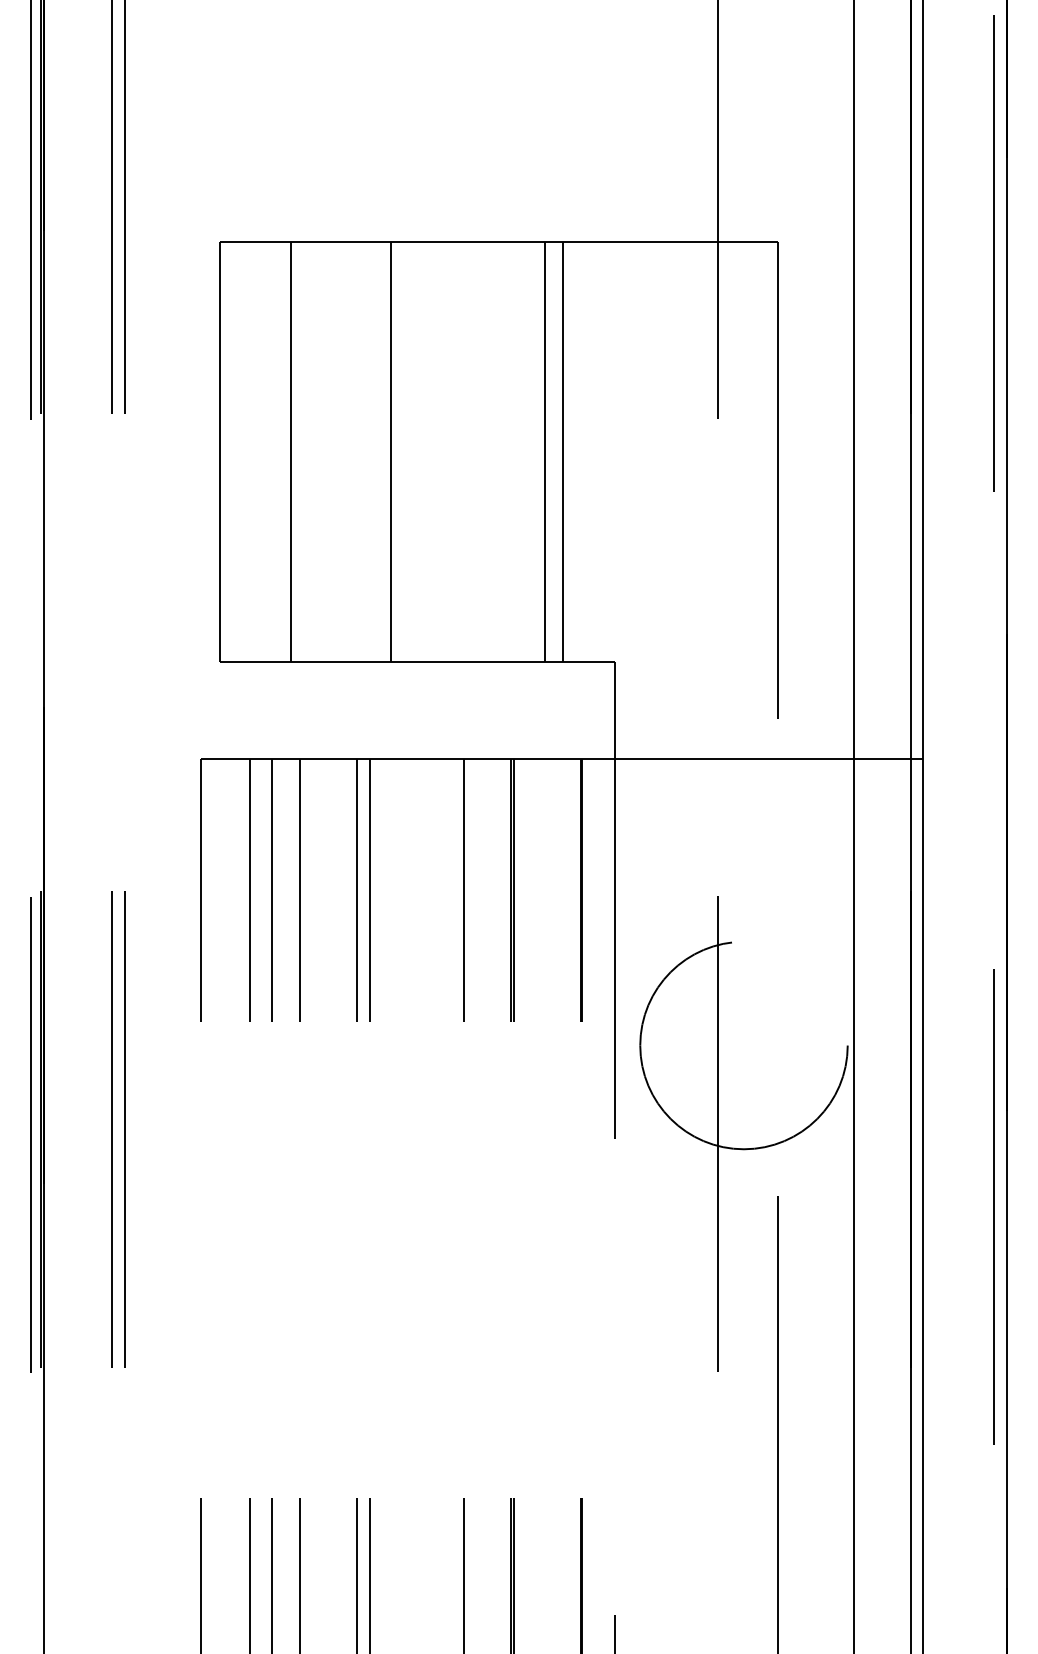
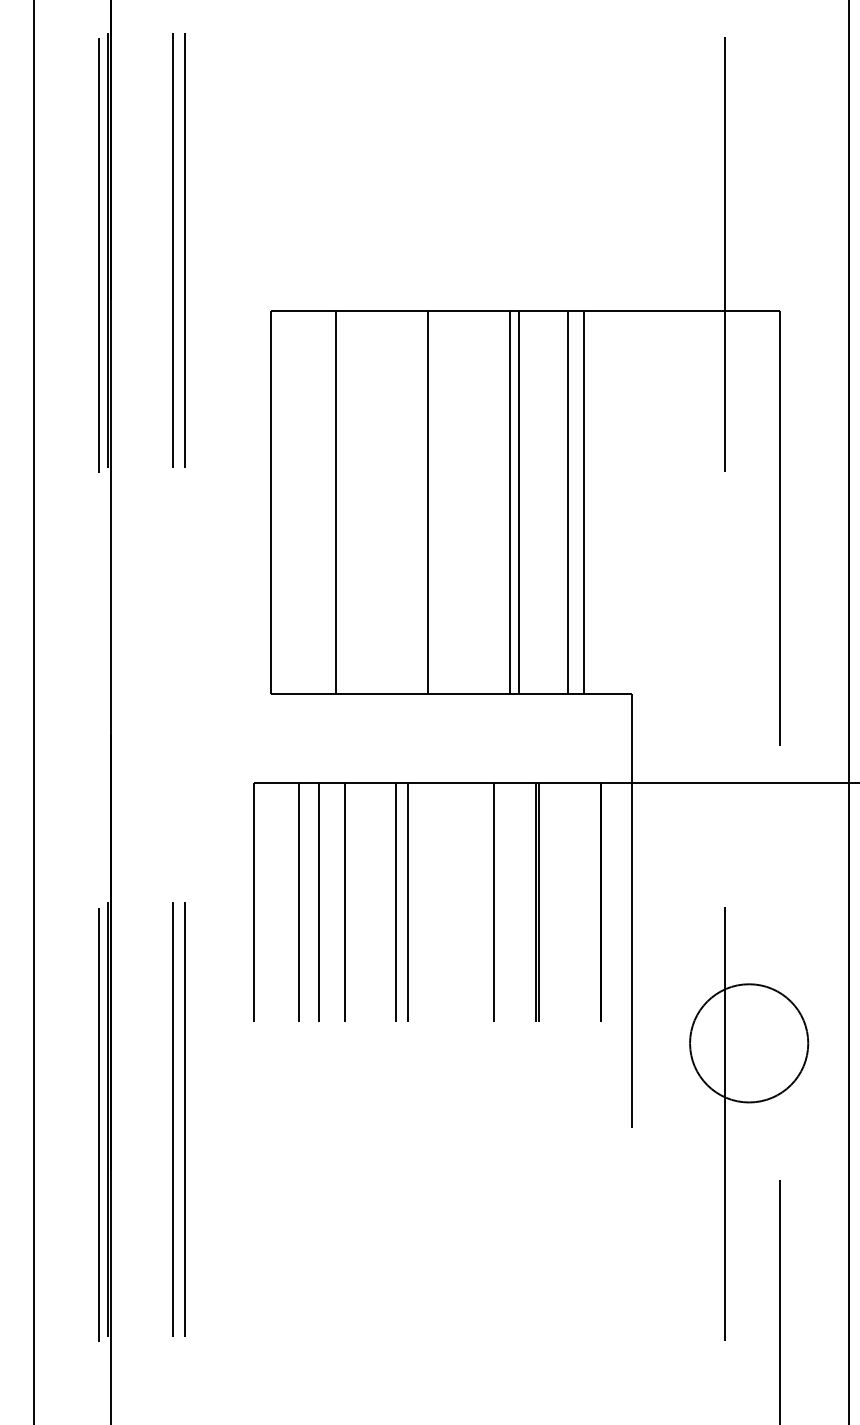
line: (481, 451) -> (509, 501), added
line: (491, 451) -> (518, 501), added
circle: (743, 1045) -> (748, 1043), size x0.62

